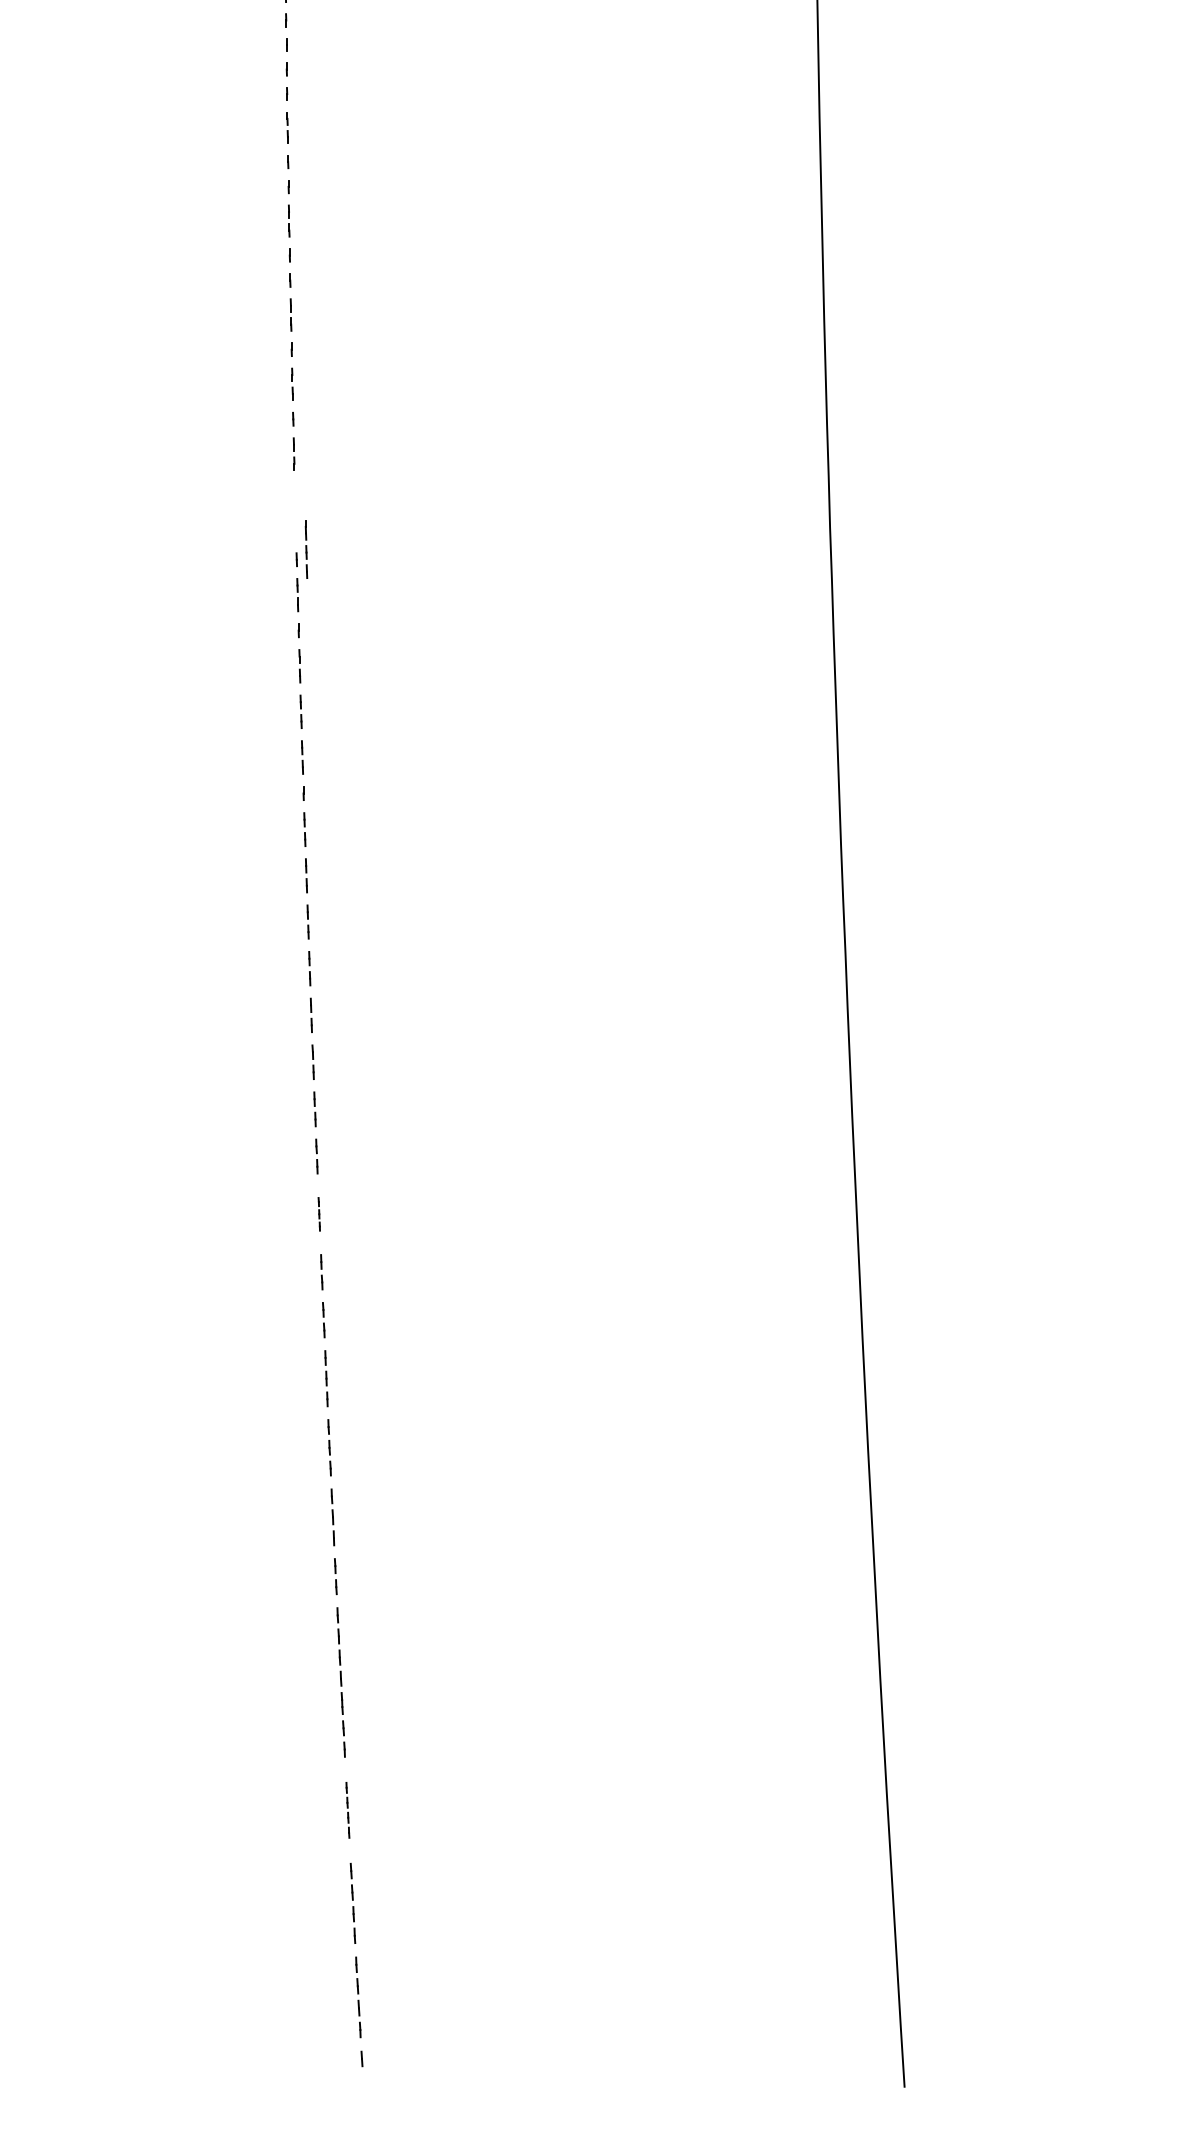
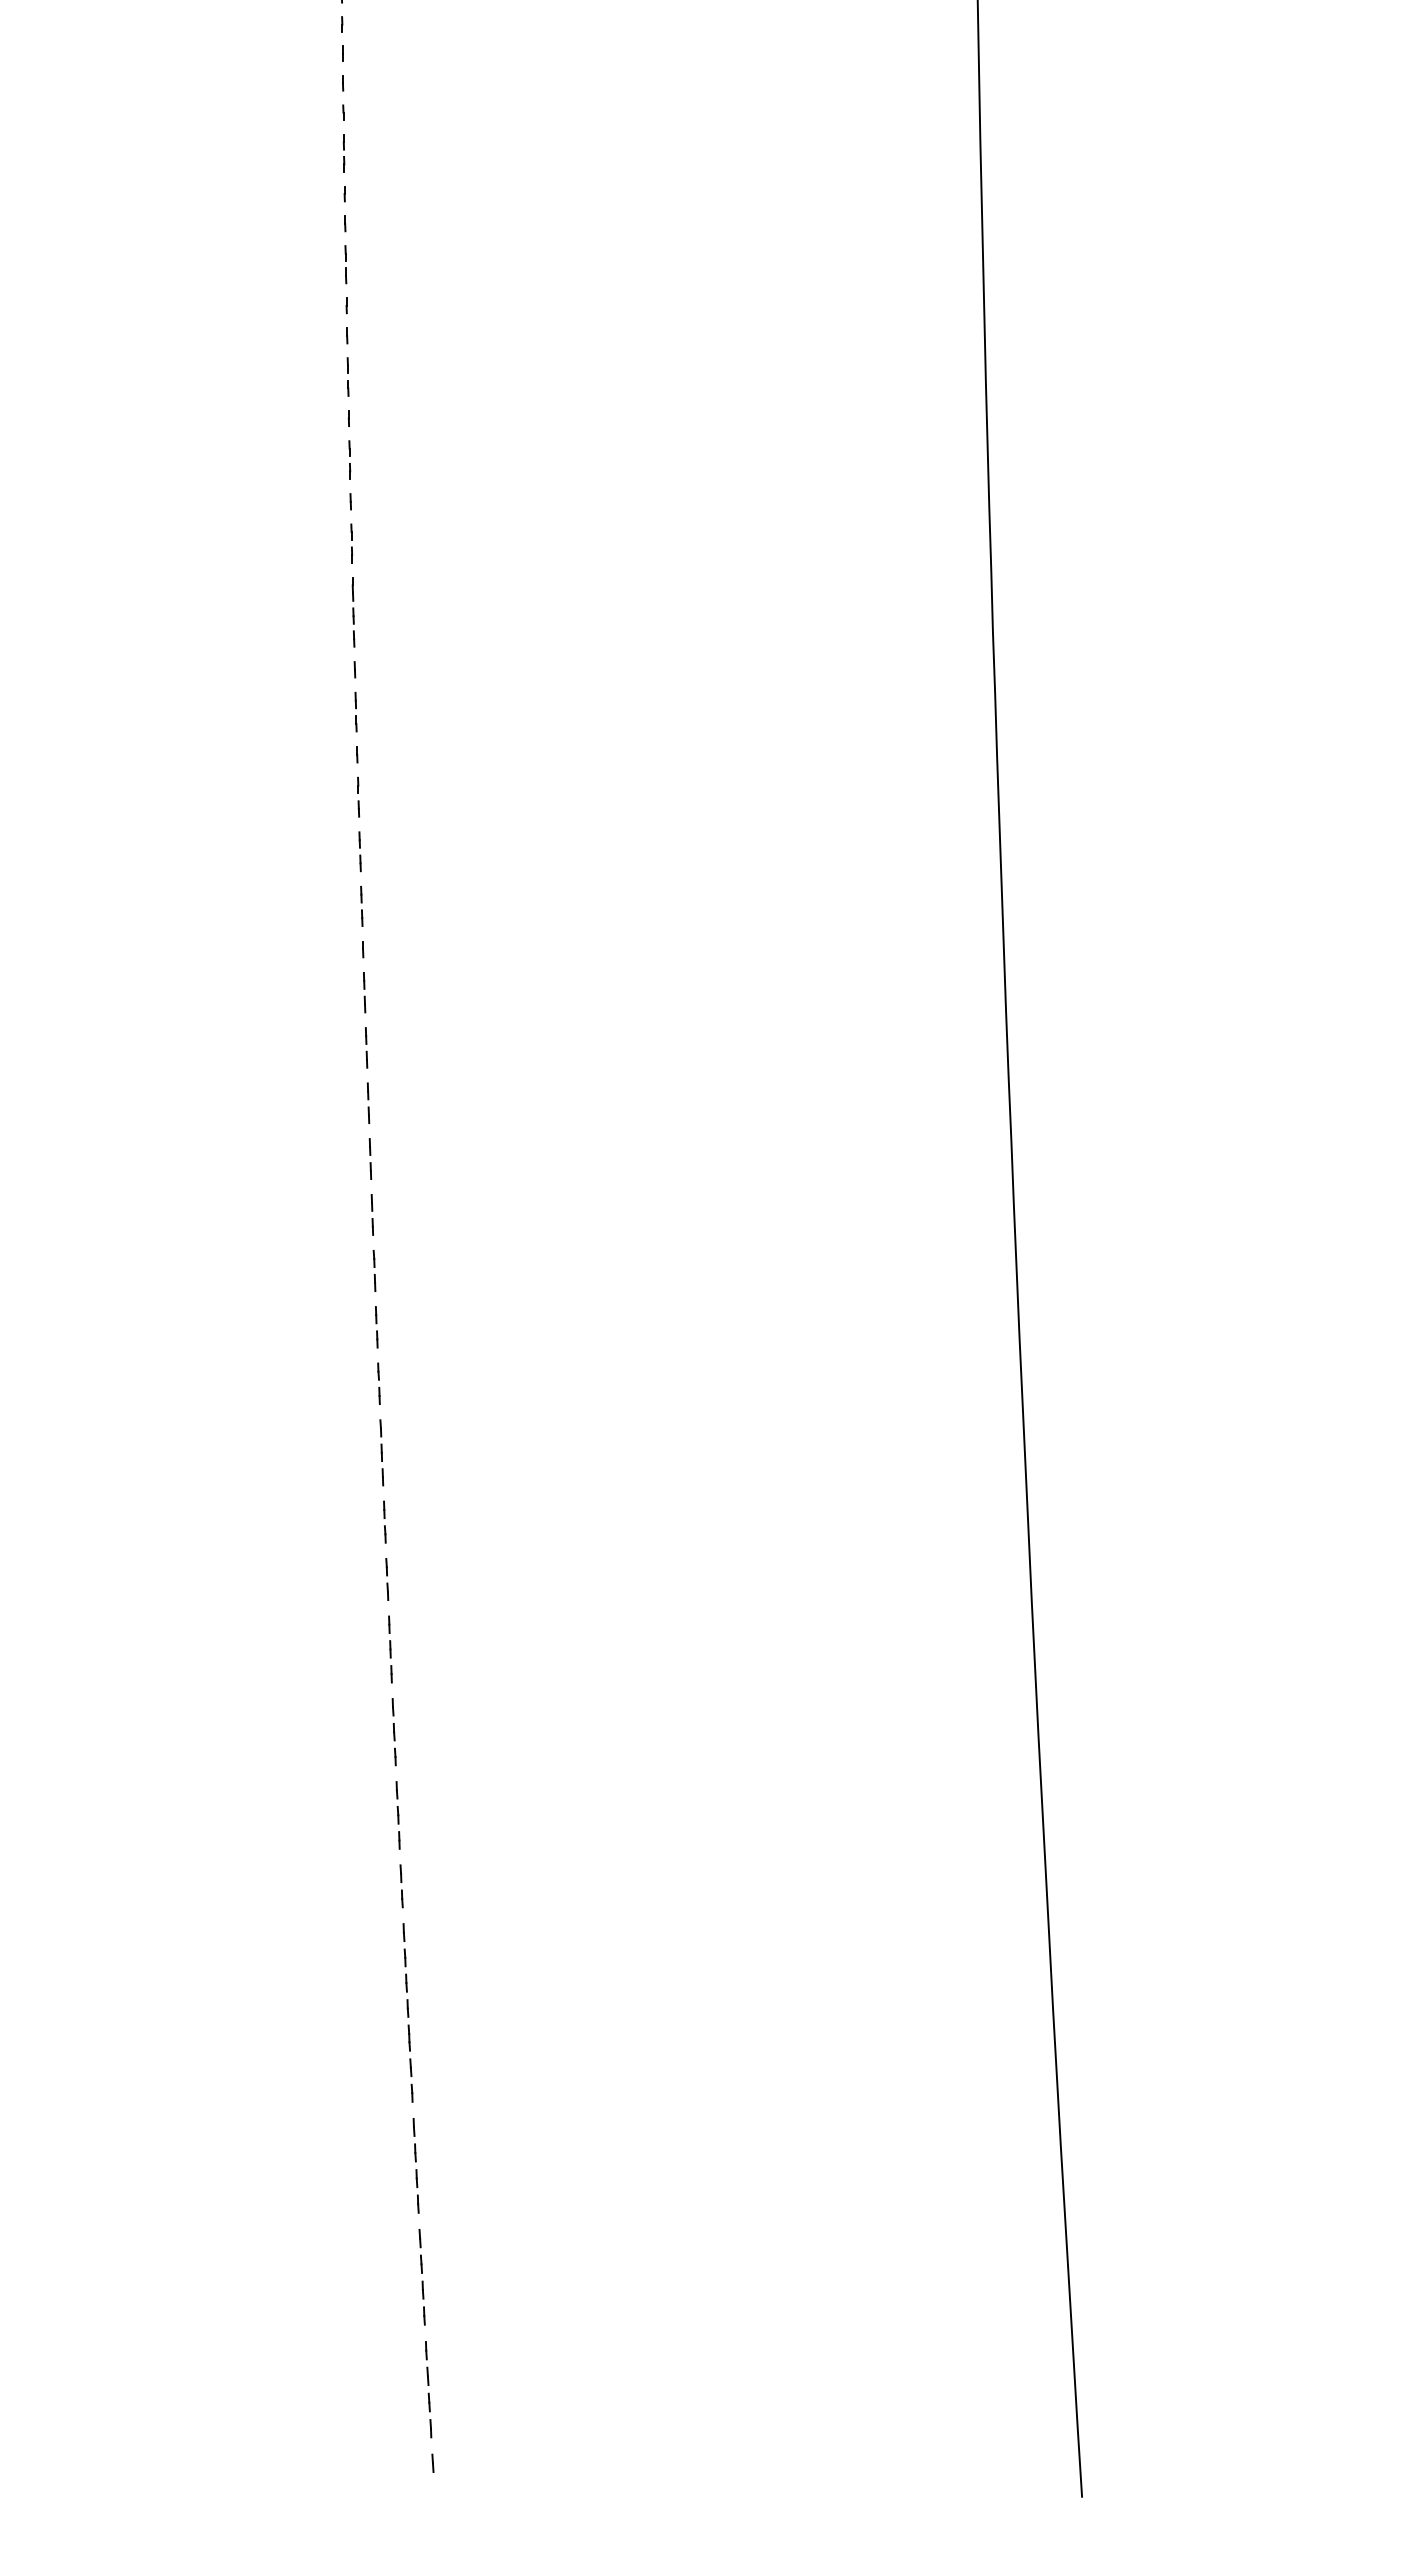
part: (306, 549) -> (353, 612), moved
part: (318, 1214) -> (381, 1452), size x1.67
part: (347, 1810) -> (415, 2165), size x1.43

